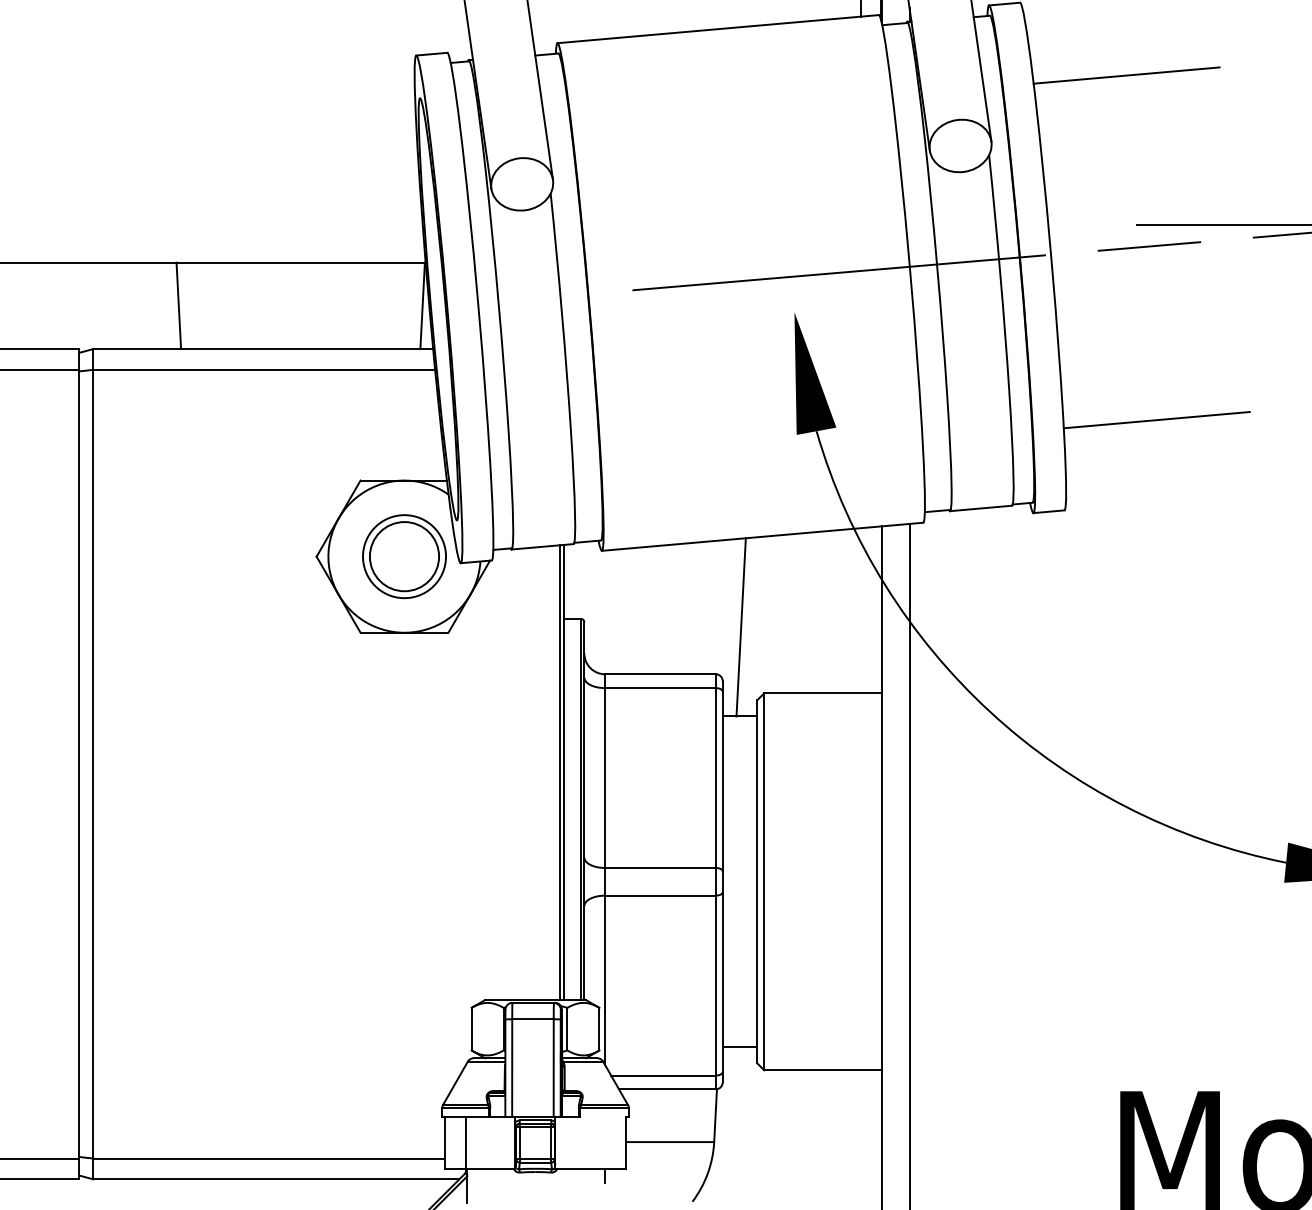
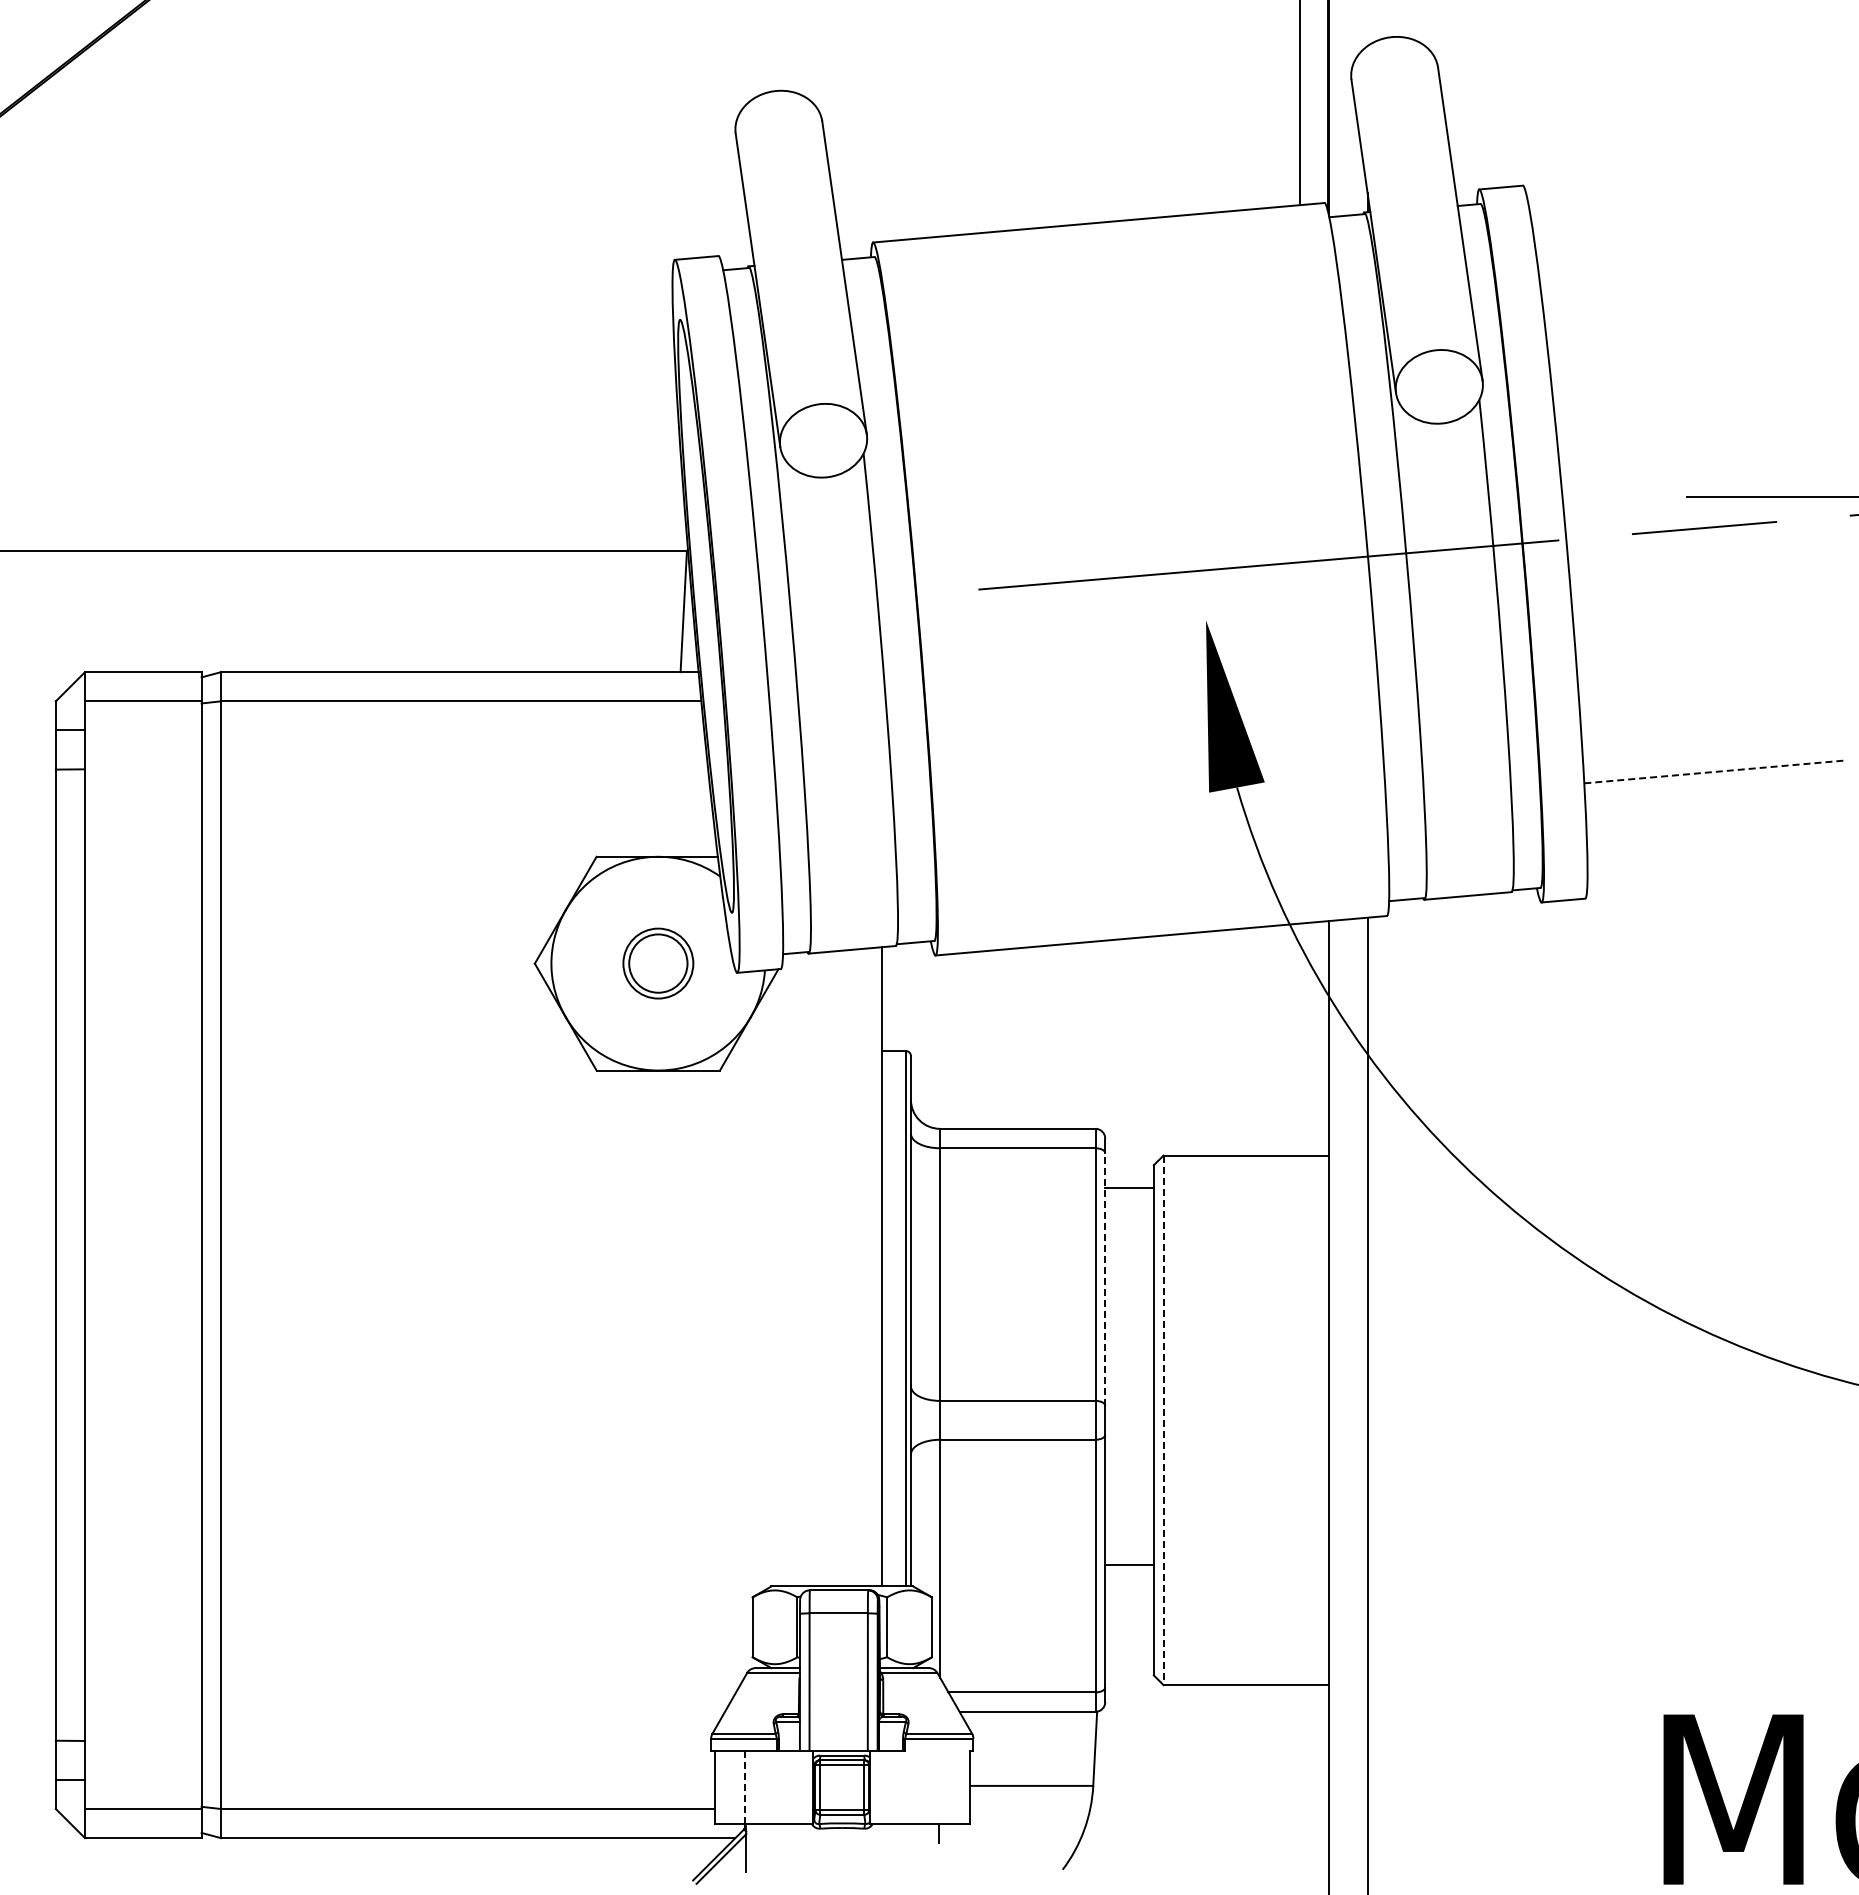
line: (1126, 75) -> (1672, 287), removed
line: (178, 305) -> (341, 611), removed
line: (1157, 419) -> (1715, 771), solid -> dashed
part: (404, 556) -> (658, 963), size x0.6
line: (740, 627) -> (1130, 1062), removed
line: (559, 772) -> (876, 1266), removed
line: (722, 780) -> (1105, 1278), solid -> dashed
line: (764, 881) -> (1163, 1420), solid -> dashed
line: (740, 1047) -> (1129, 1564), moved
line: (465, 1142) -> (744, 1786), solid -> dashed

